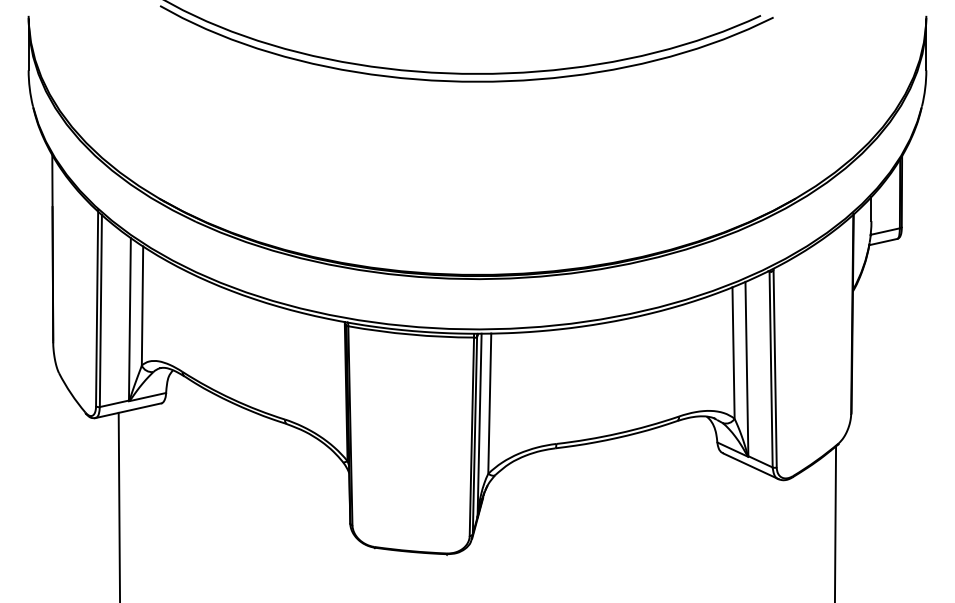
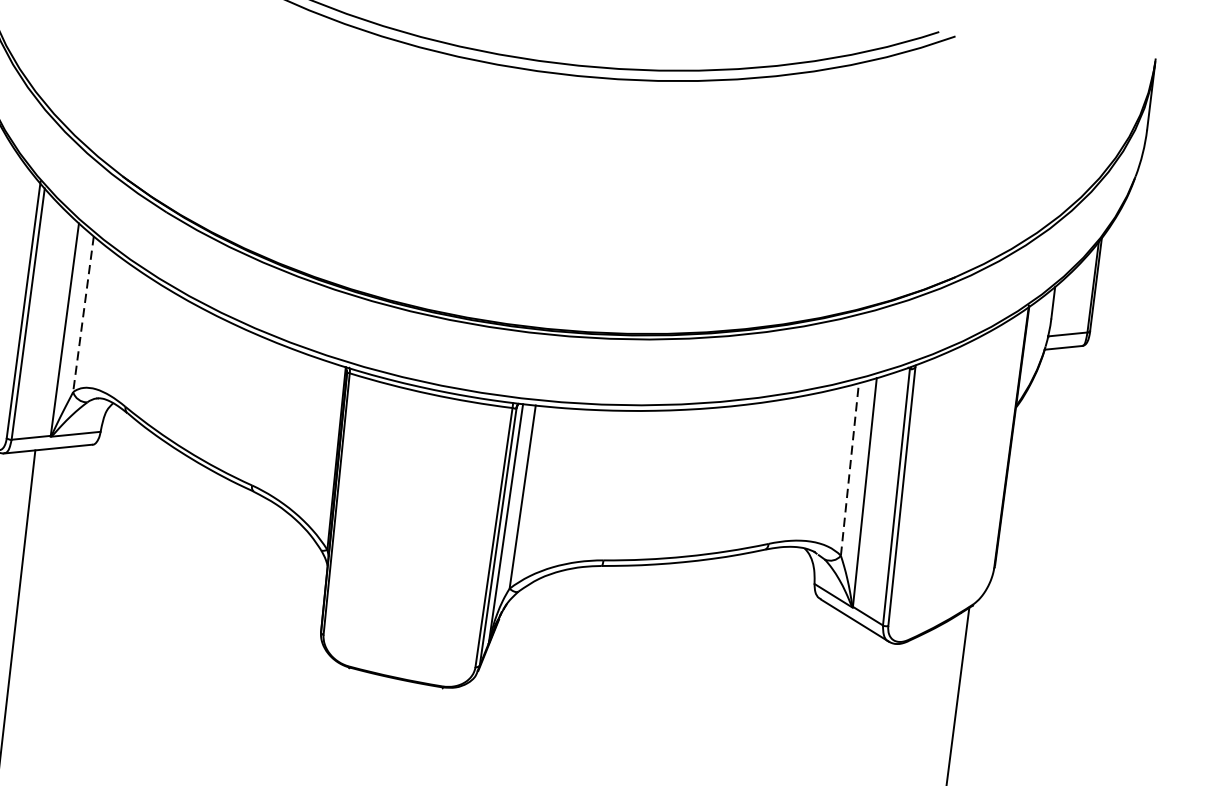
line: (142, 306) -> (83, 314), solid -> dashed
line: (733, 353) -> (849, 470), solid -> dashed

